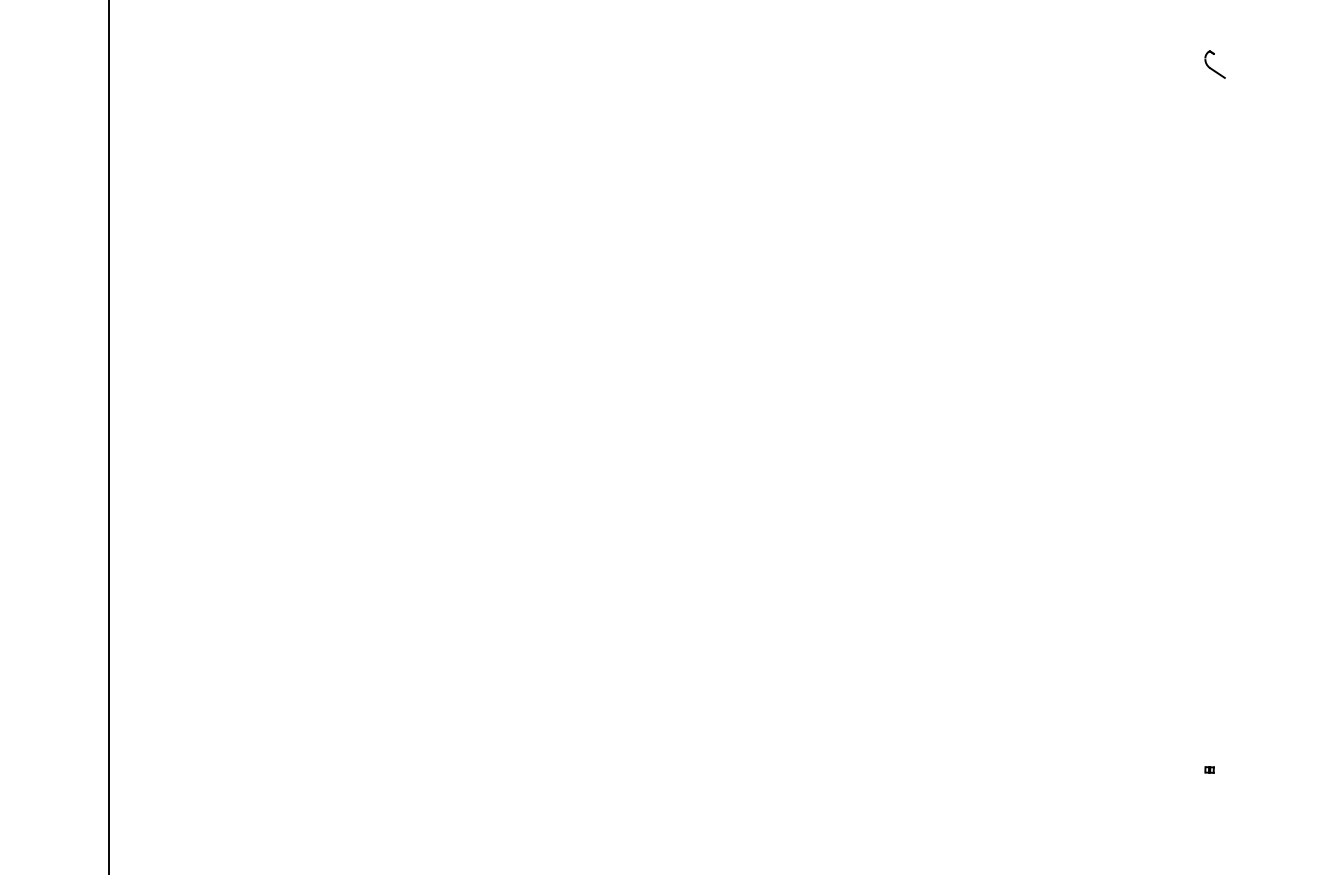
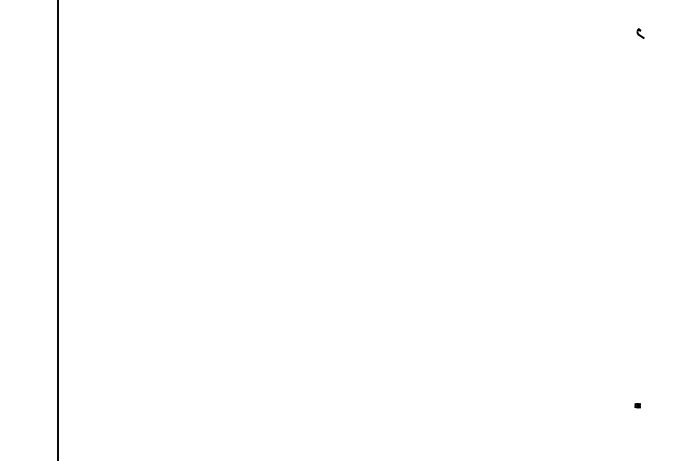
part: (1215, 63) -> (640, 33), size x0.6

